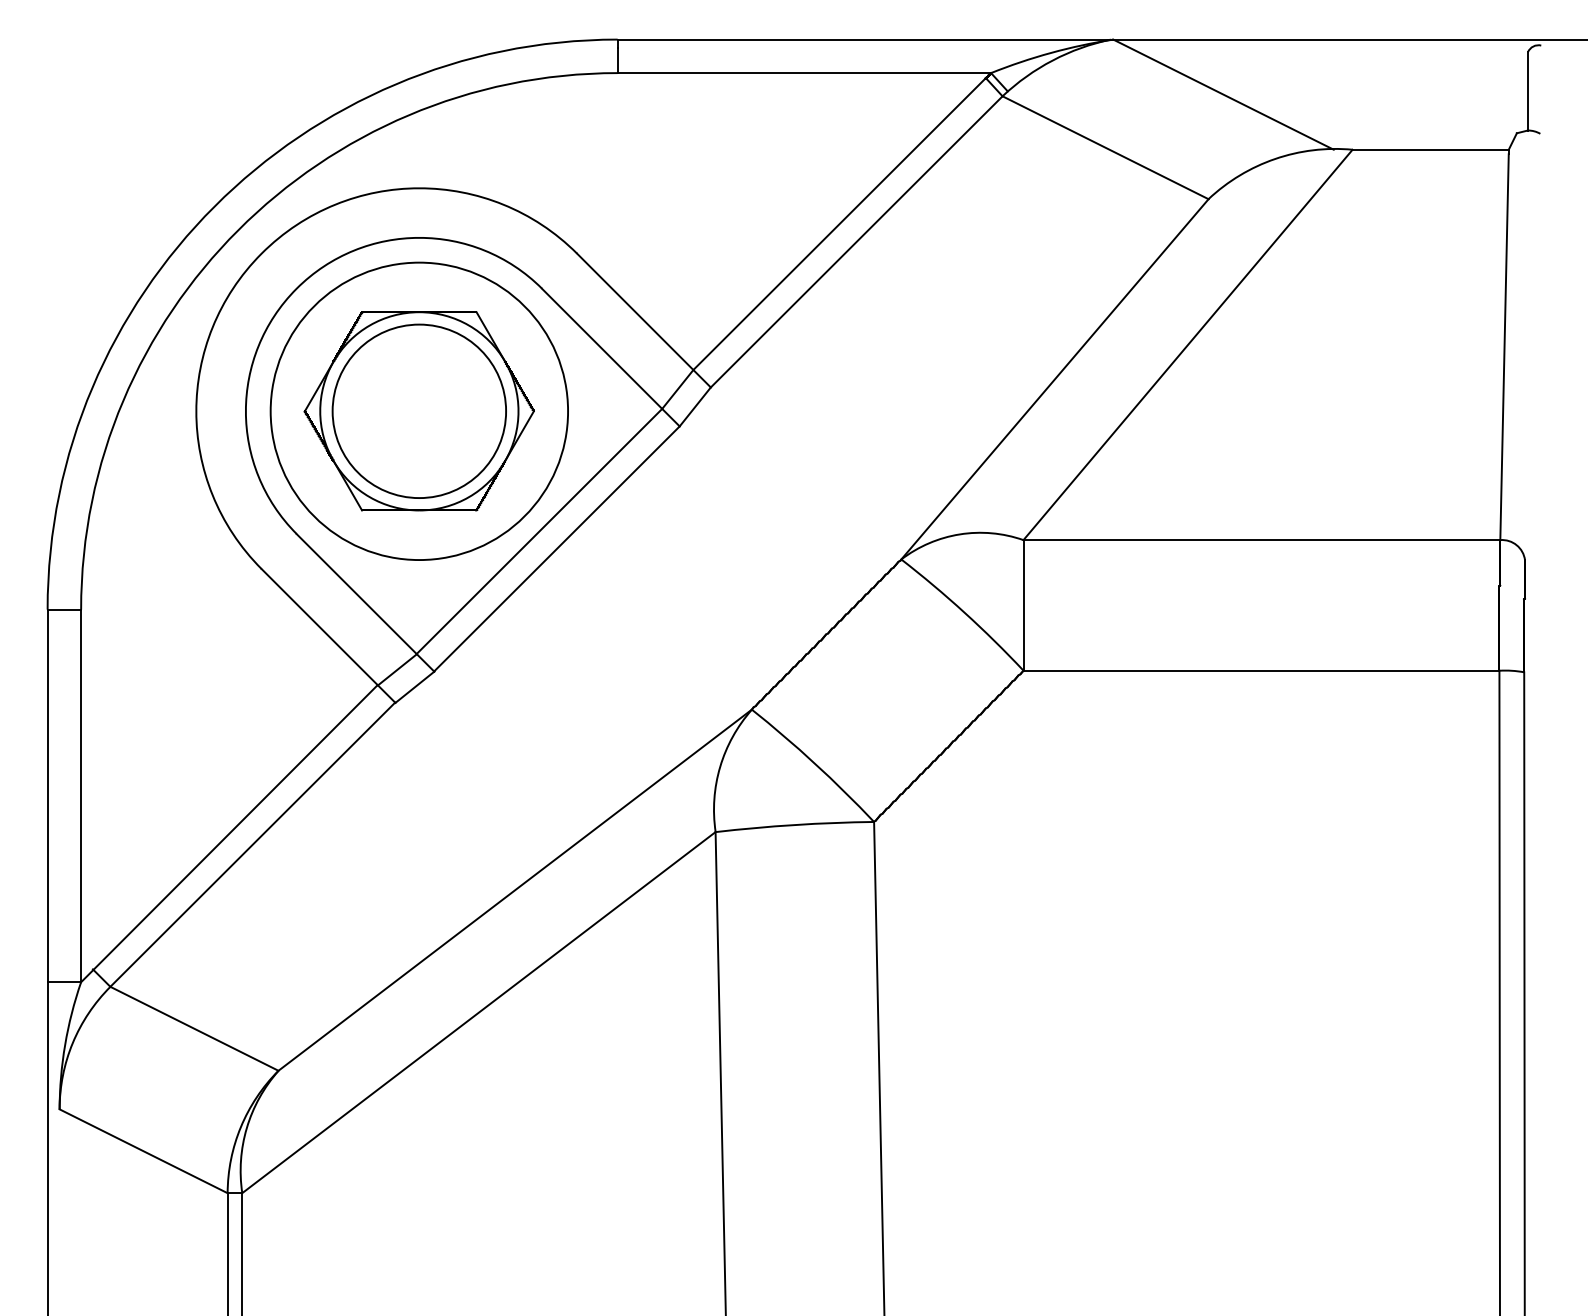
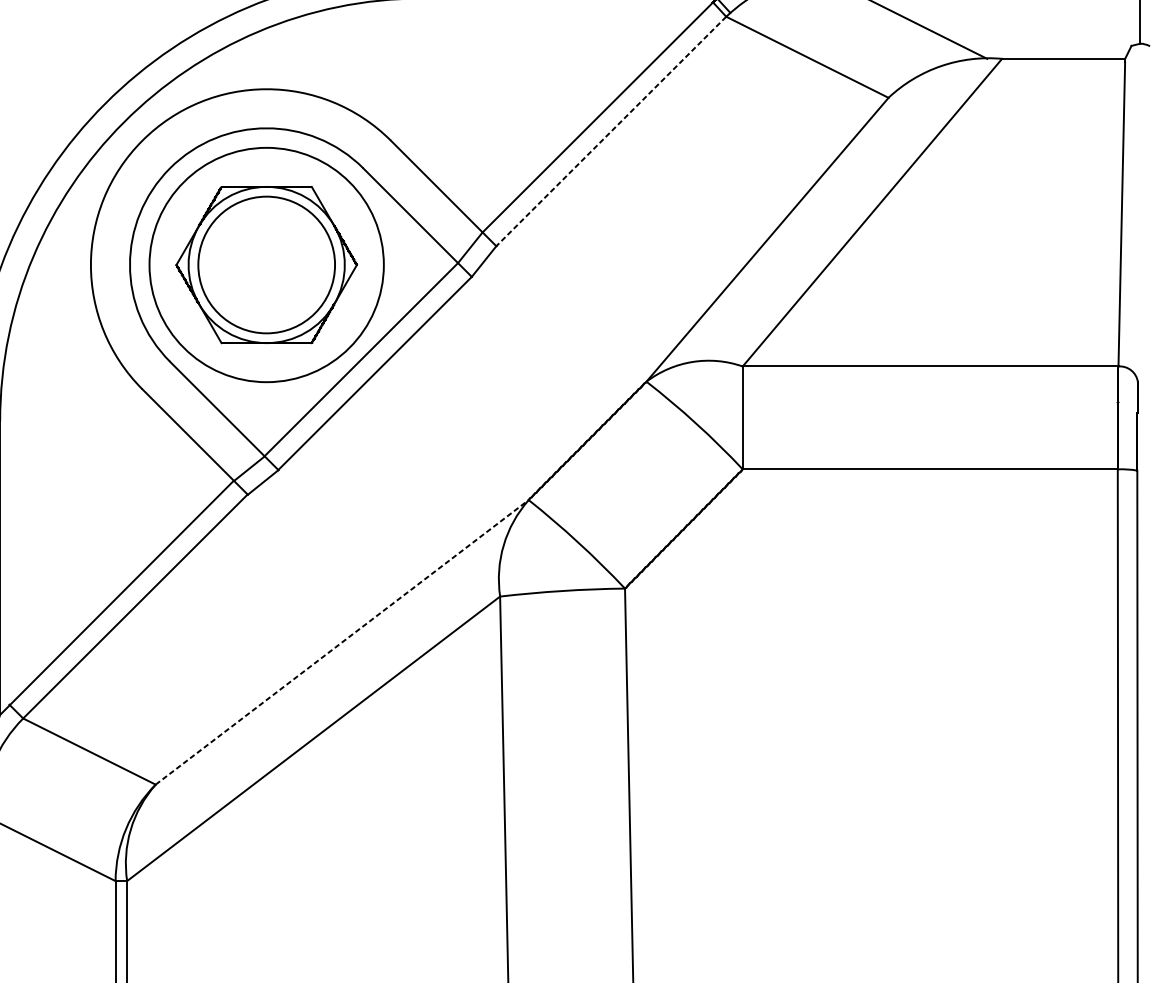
line: (856, 242) -> (611, 131), solid -> dashed
line: (515, 890) -> (342, 642), solid -> dashed

